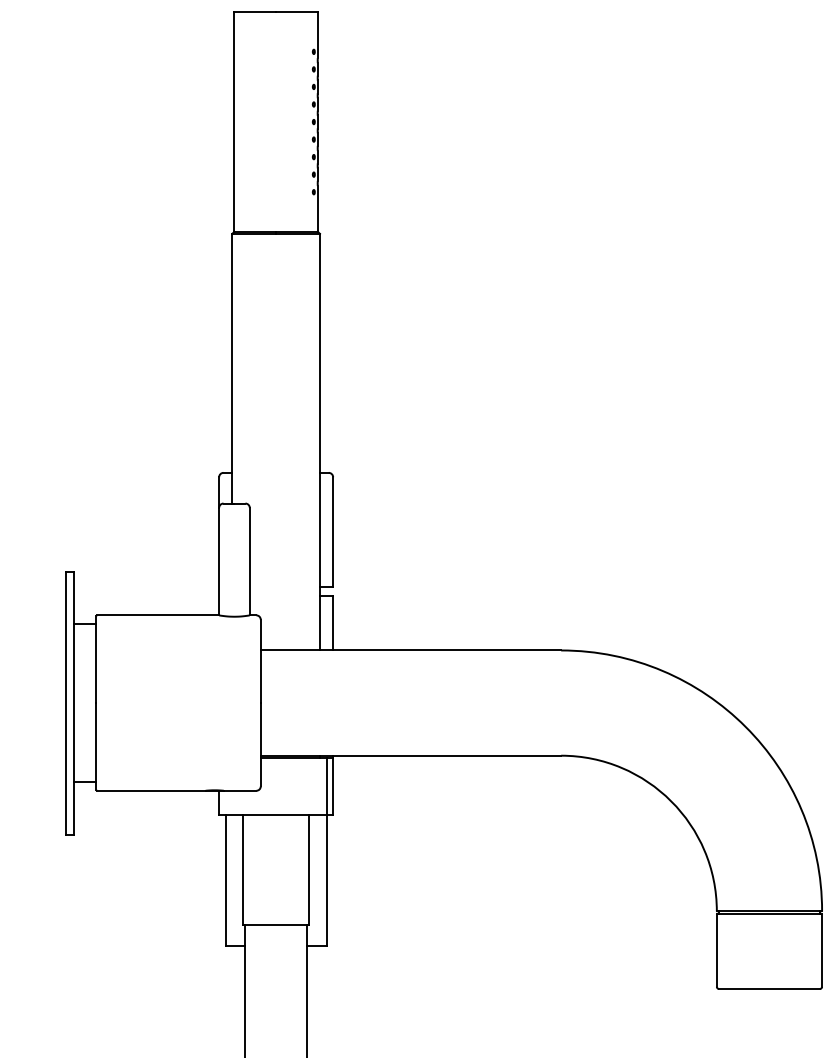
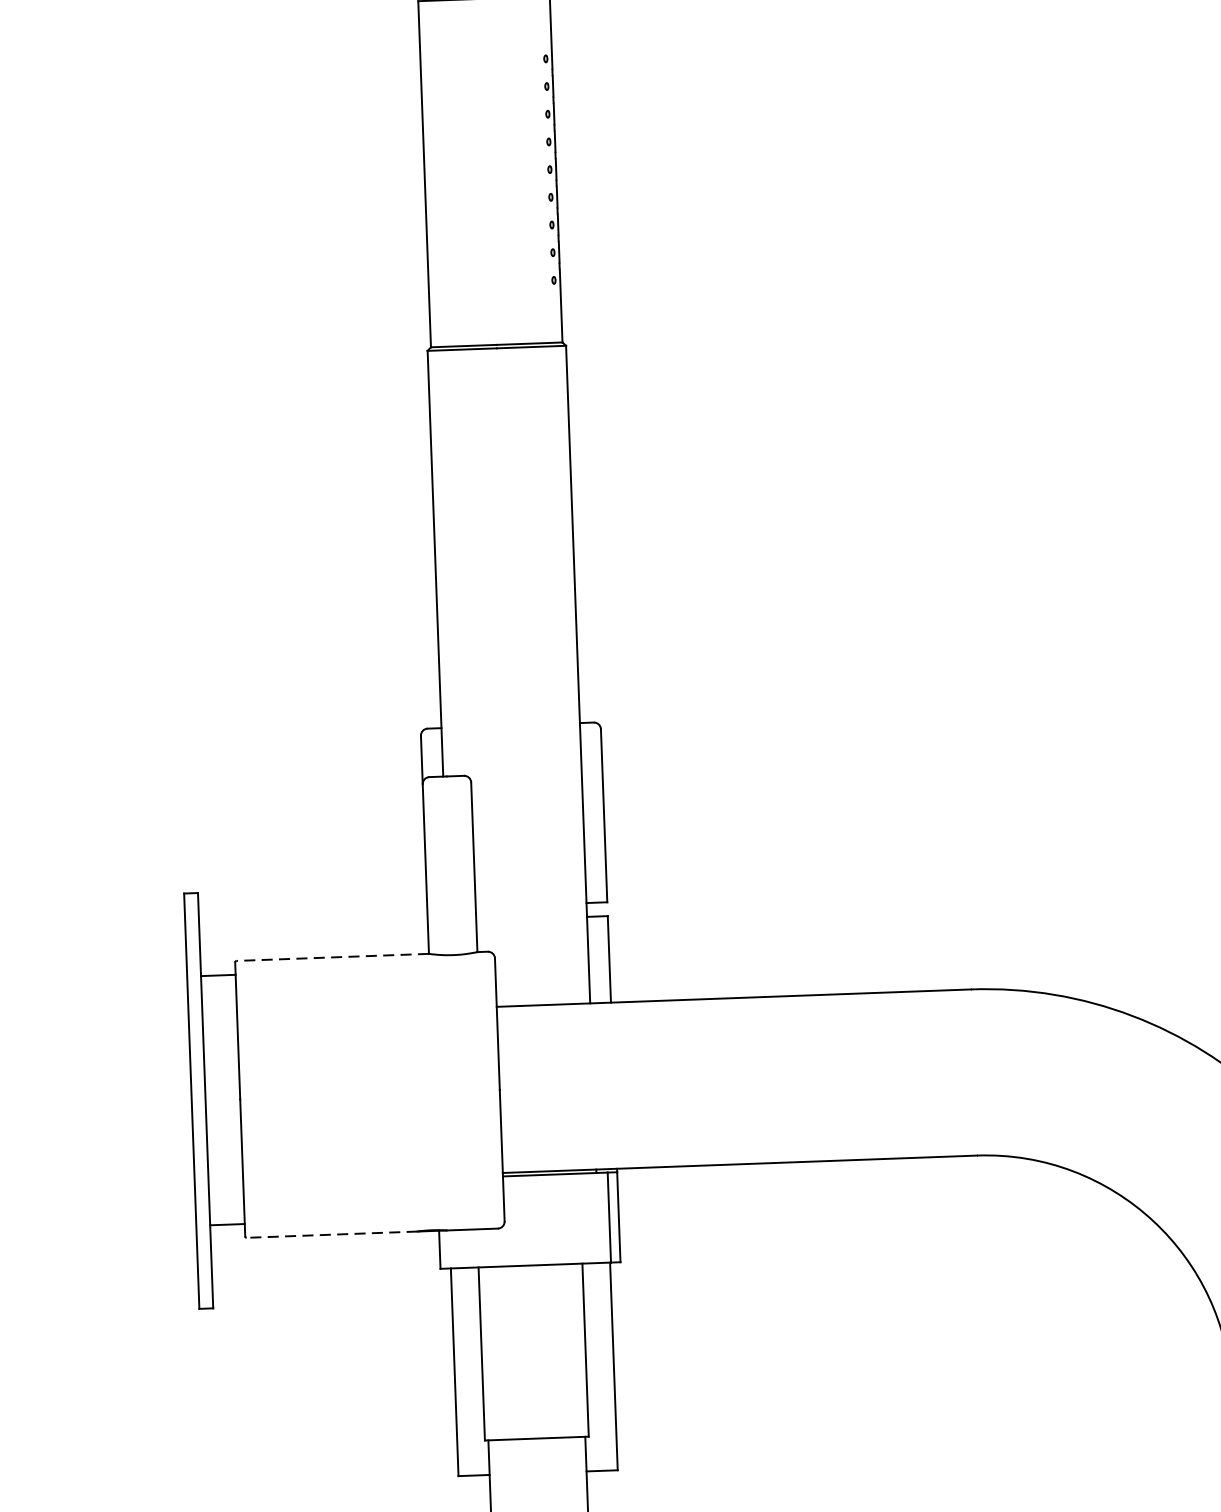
line: (158, 615) -> (333, 957), solid -> dashed
line: (150, 790) -> (330, 1234), solid -> dashed

